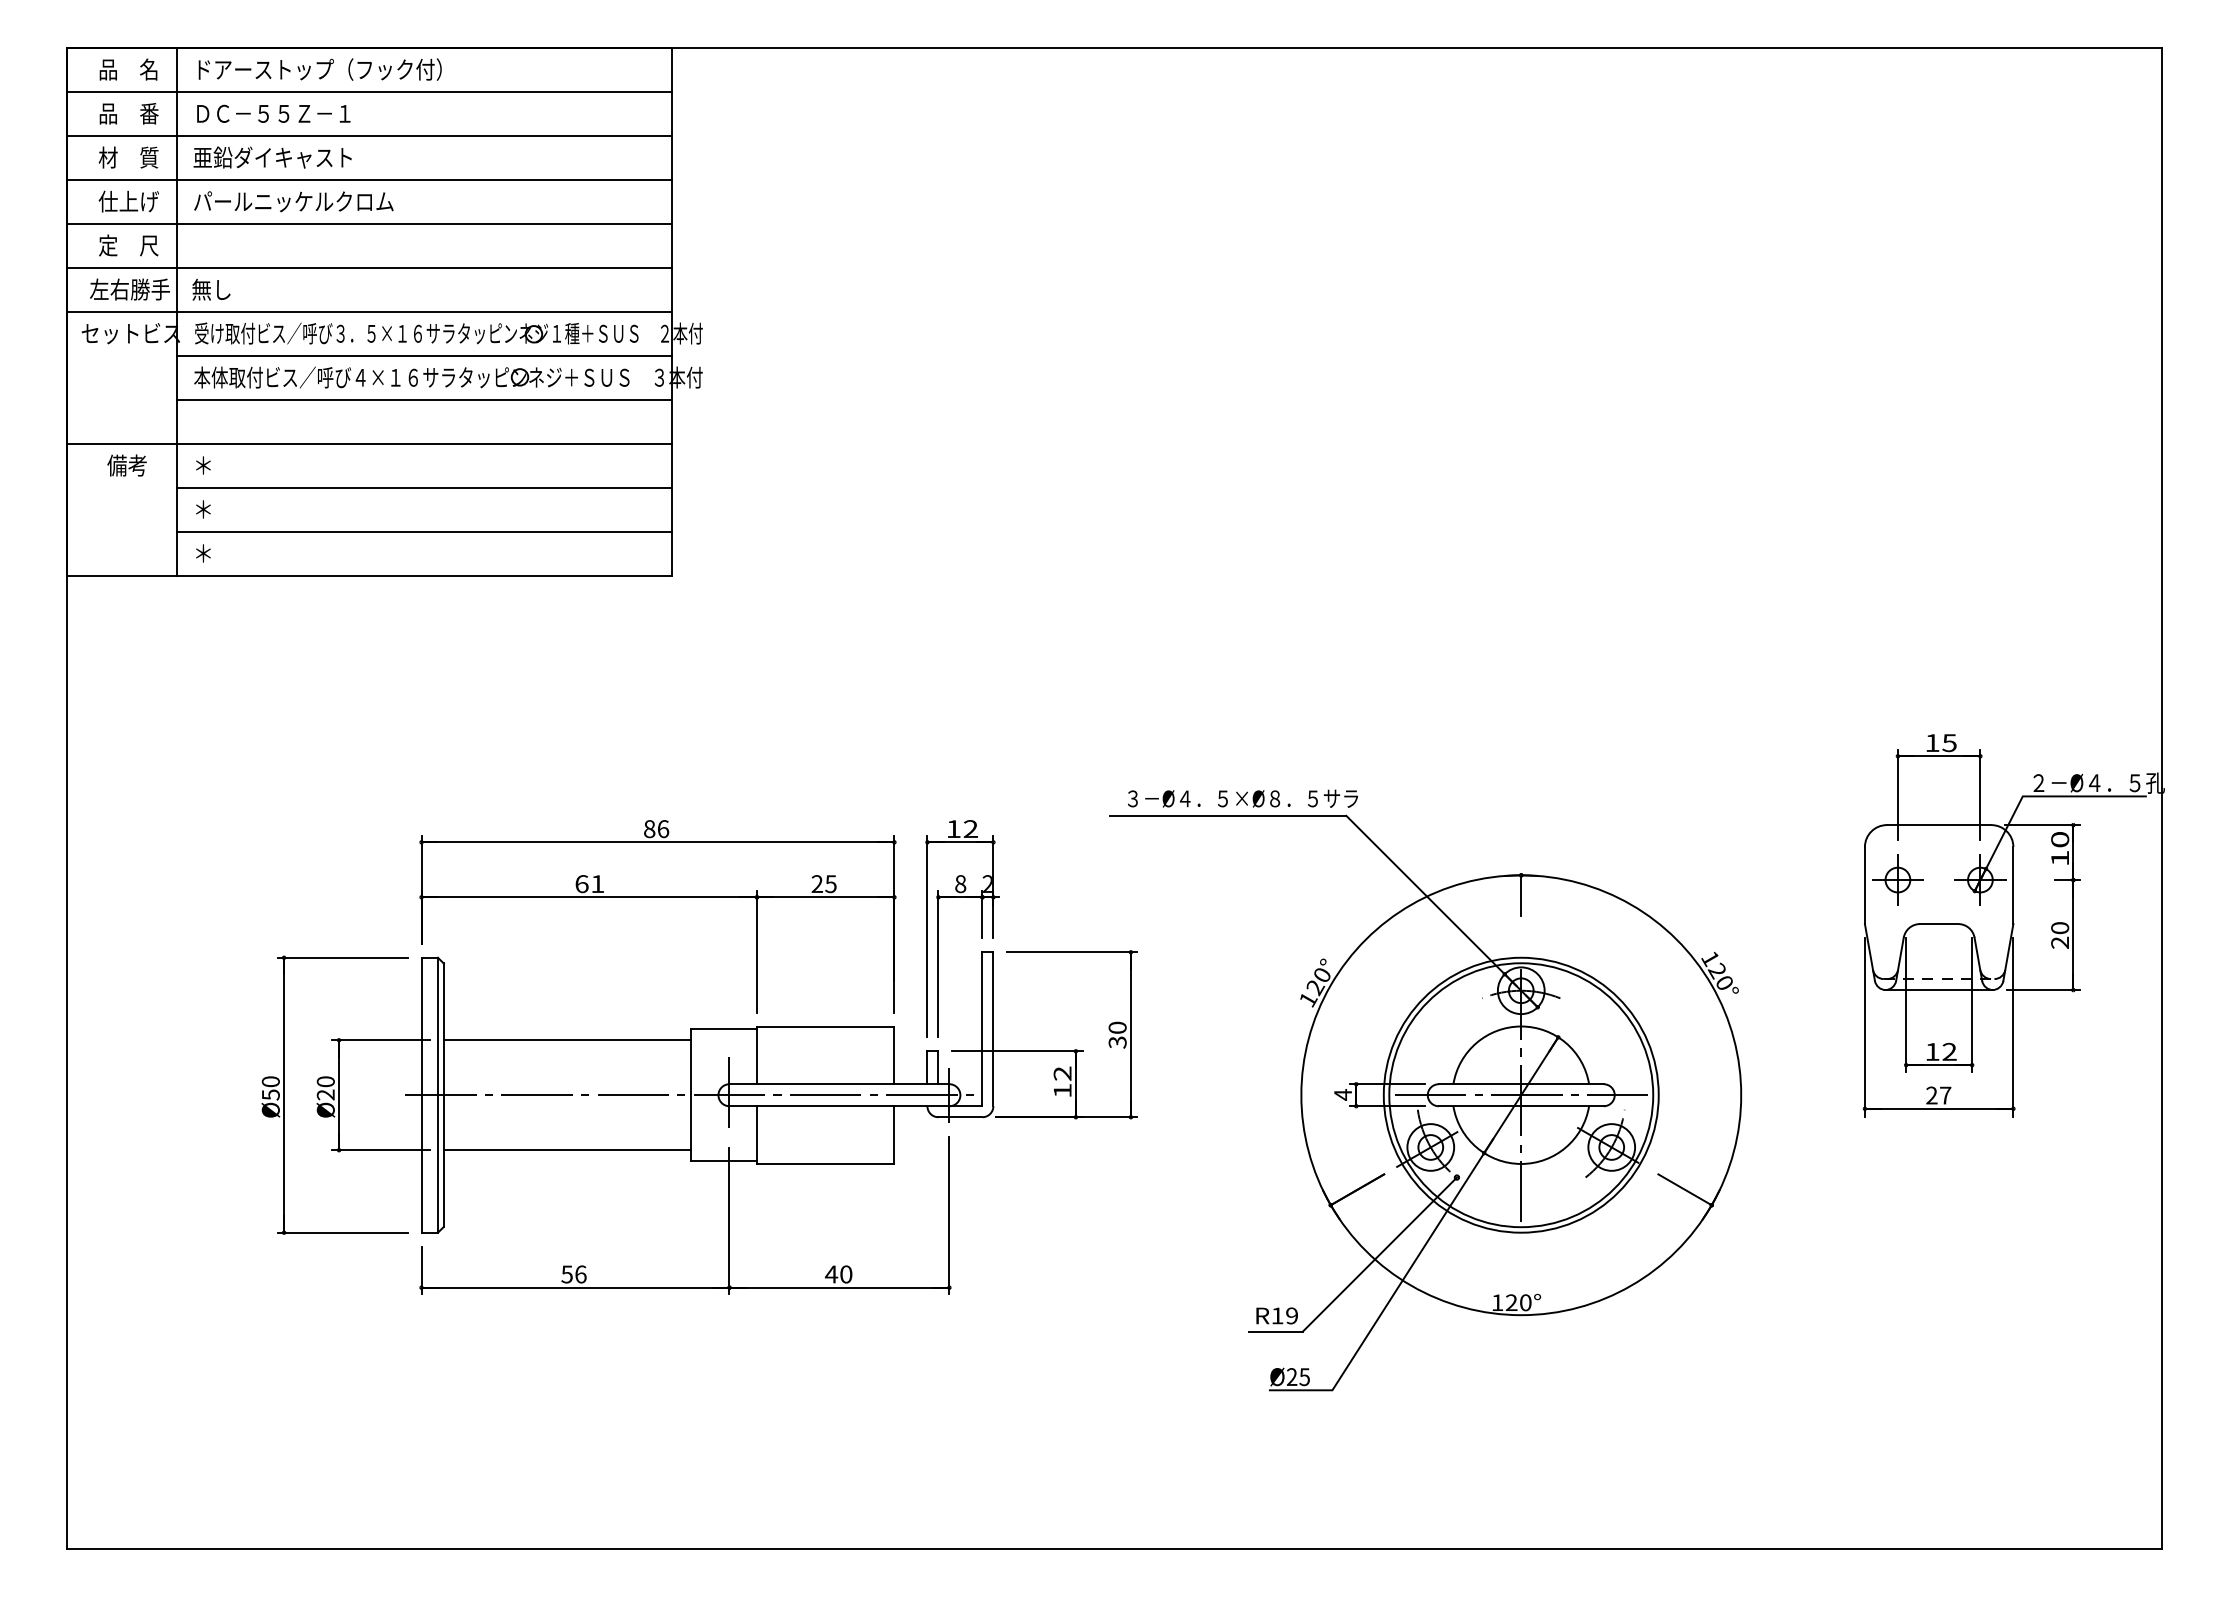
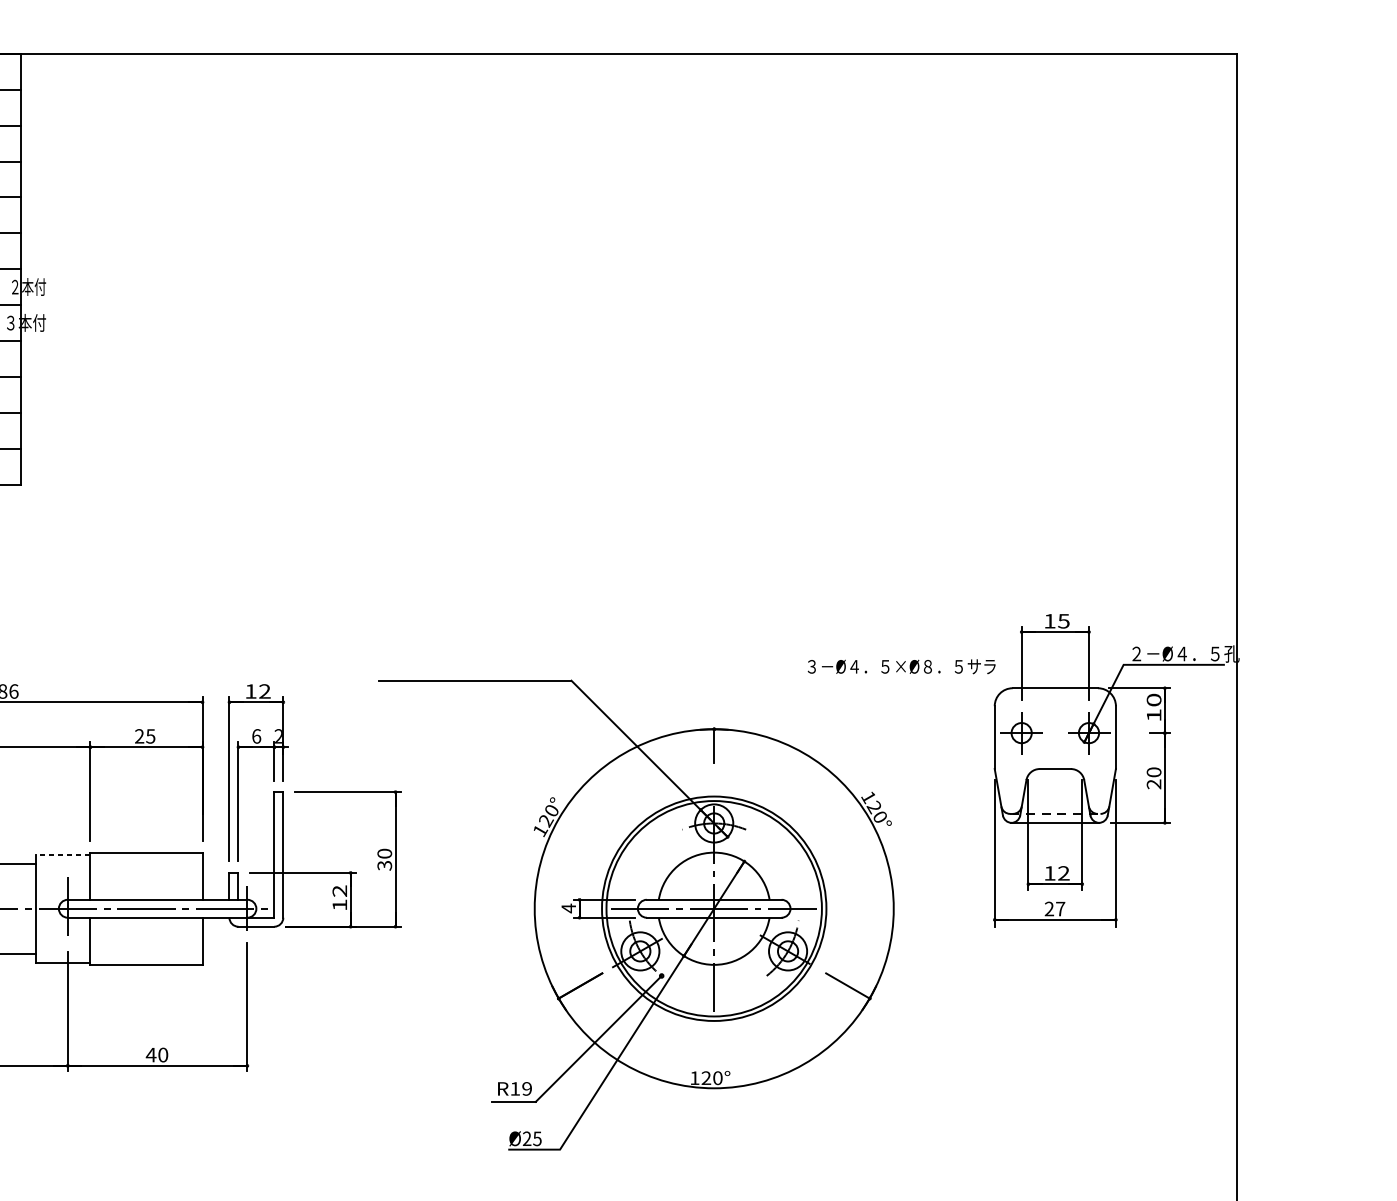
text: (1242, 798) -> (901, 666), moved
text: (960, 883) -> (256, 735), 8 -> 6
line: (723, 1029) -> (63, 855), solid -> dashed

